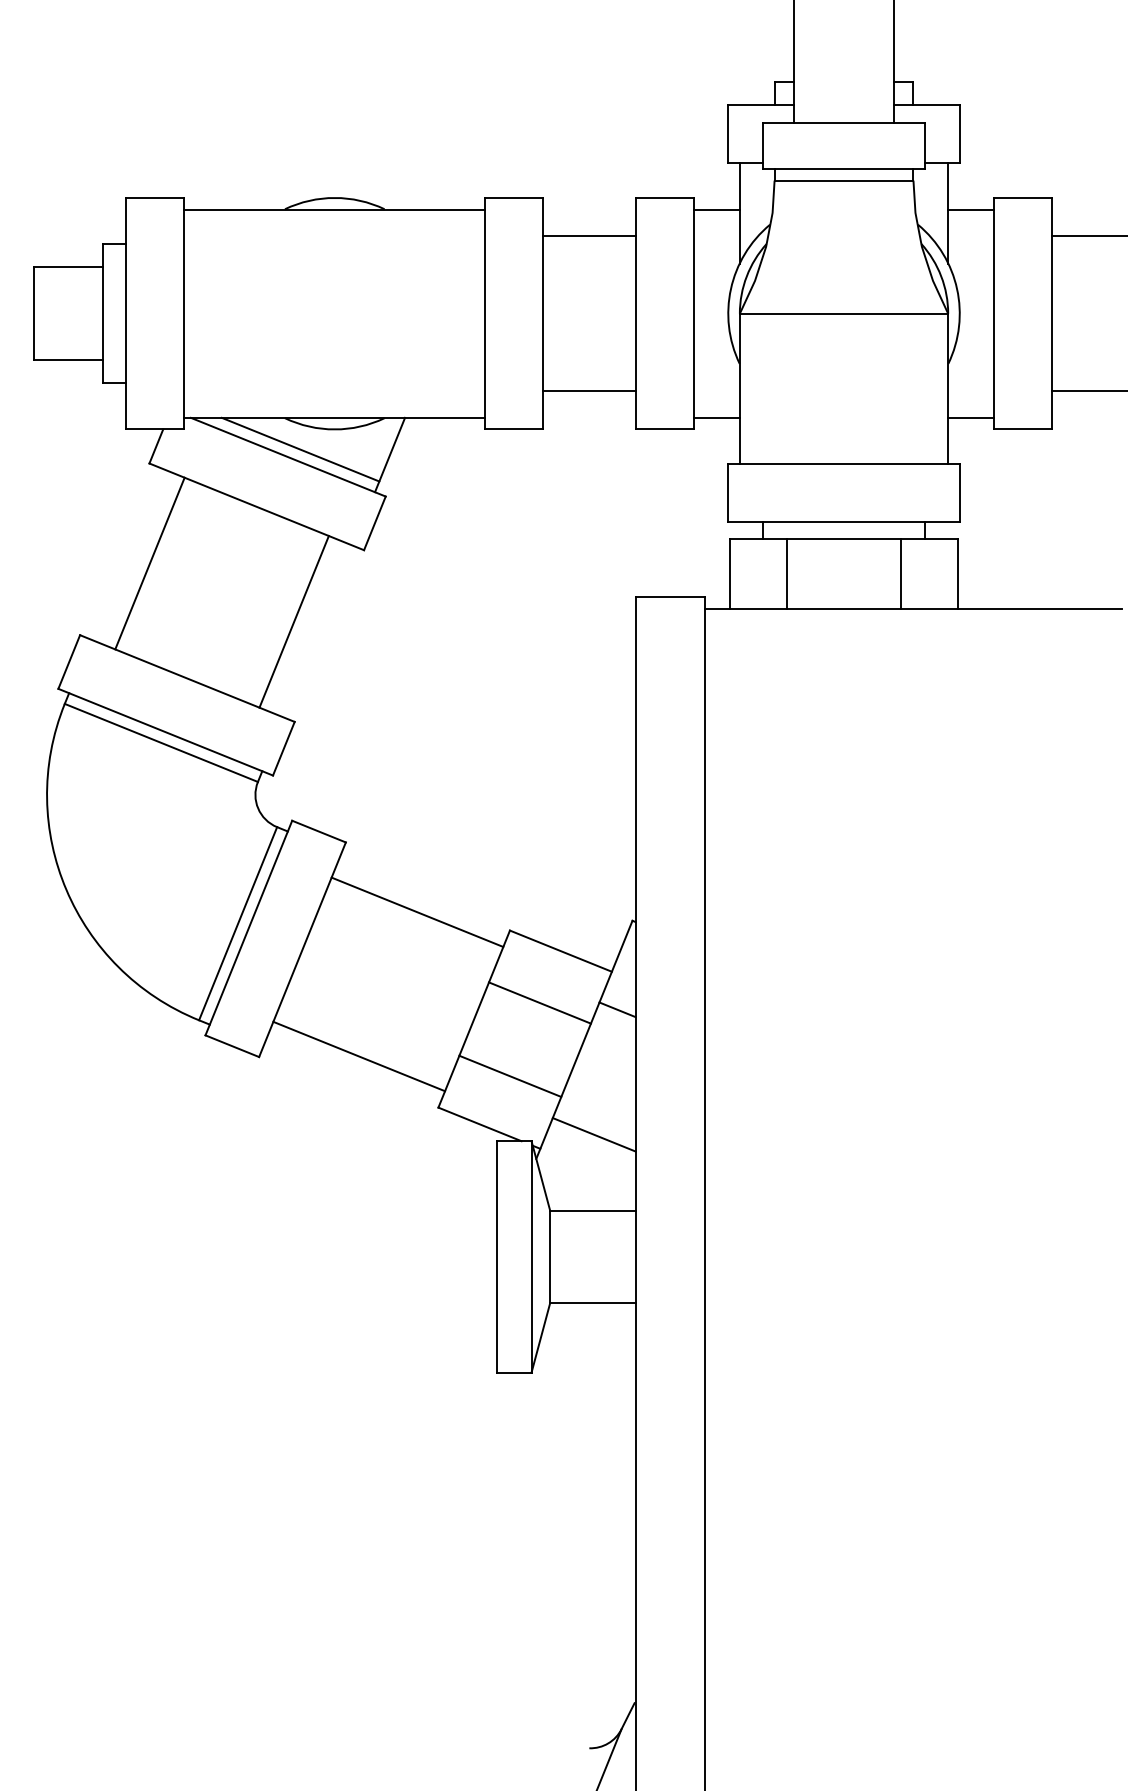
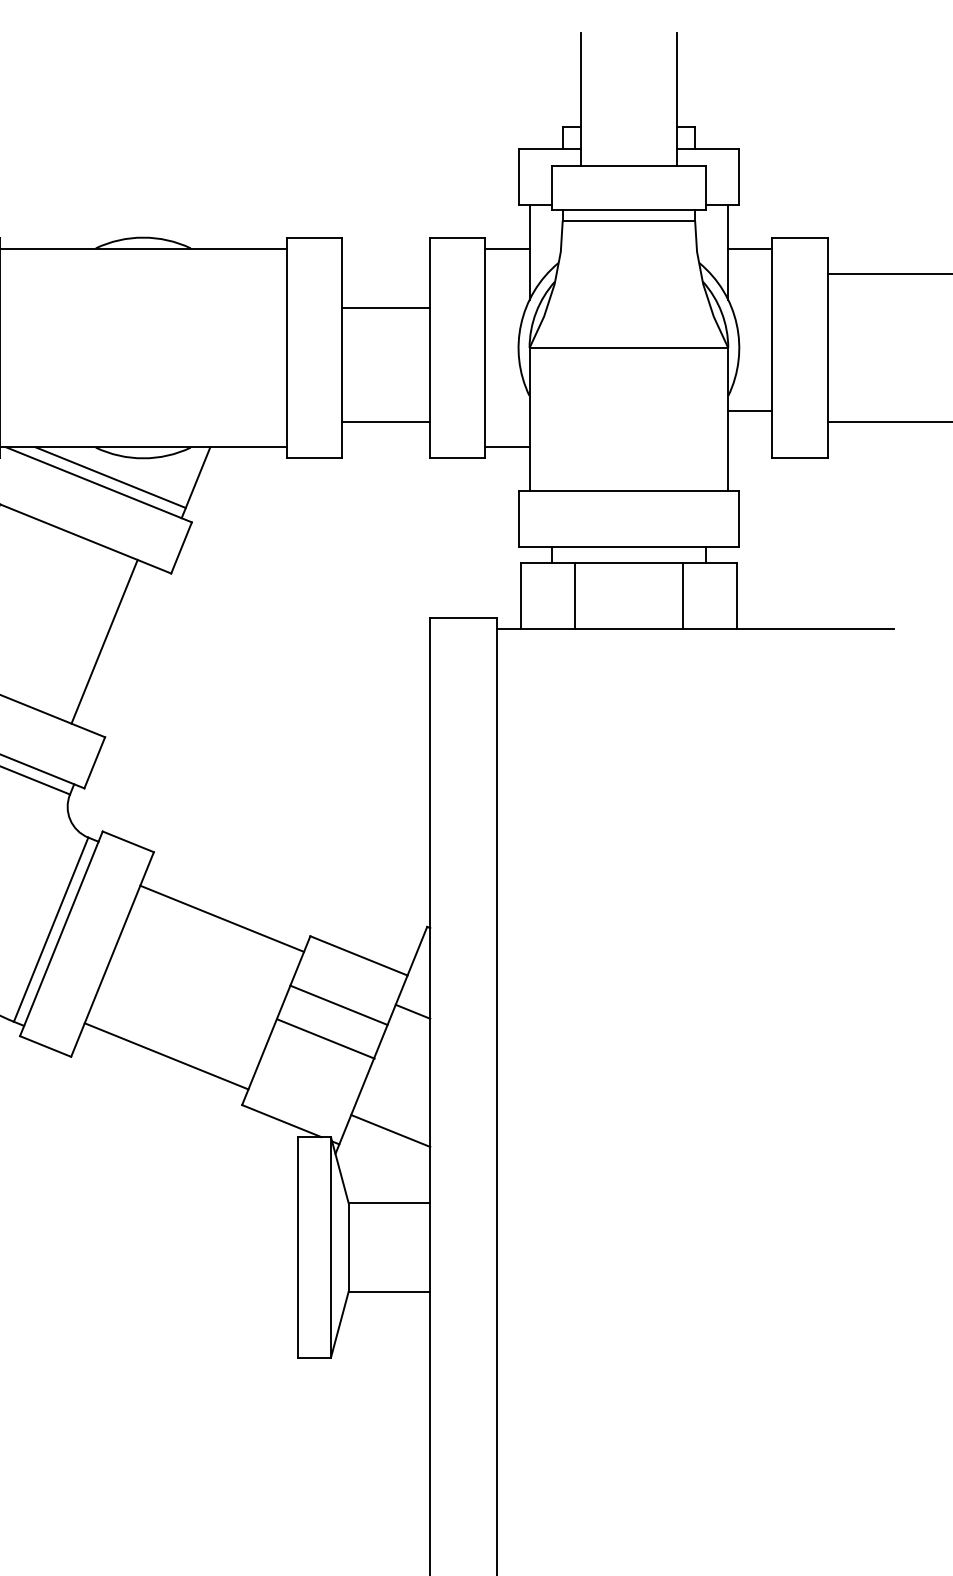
line: (589, 235) -> (386, 307), moved
line: (971, 417) -> (750, 410), moved
line: (510, 1075) -> (326, 1038), moved

